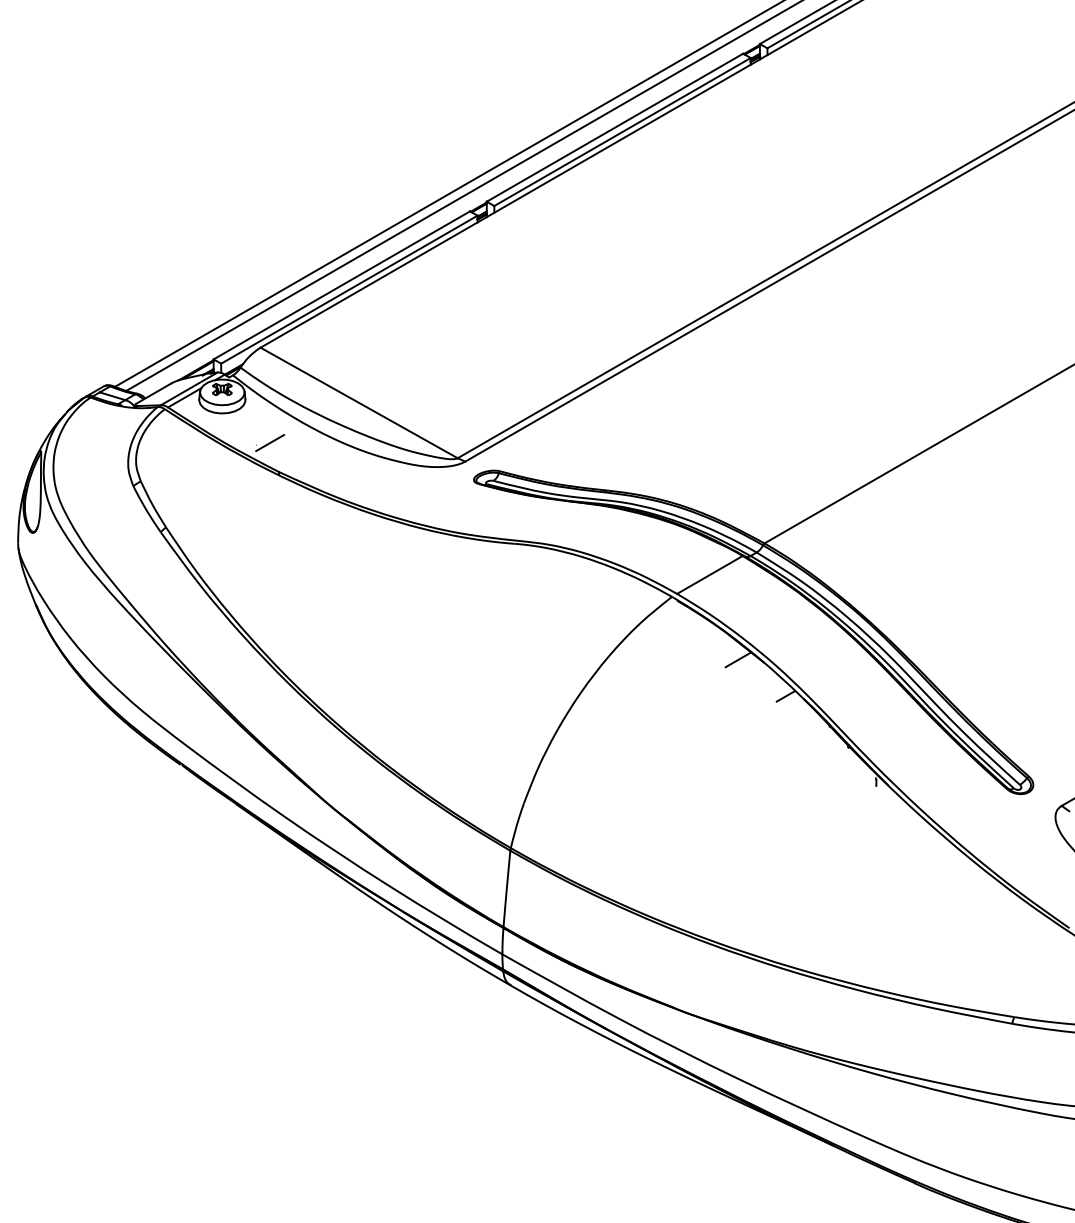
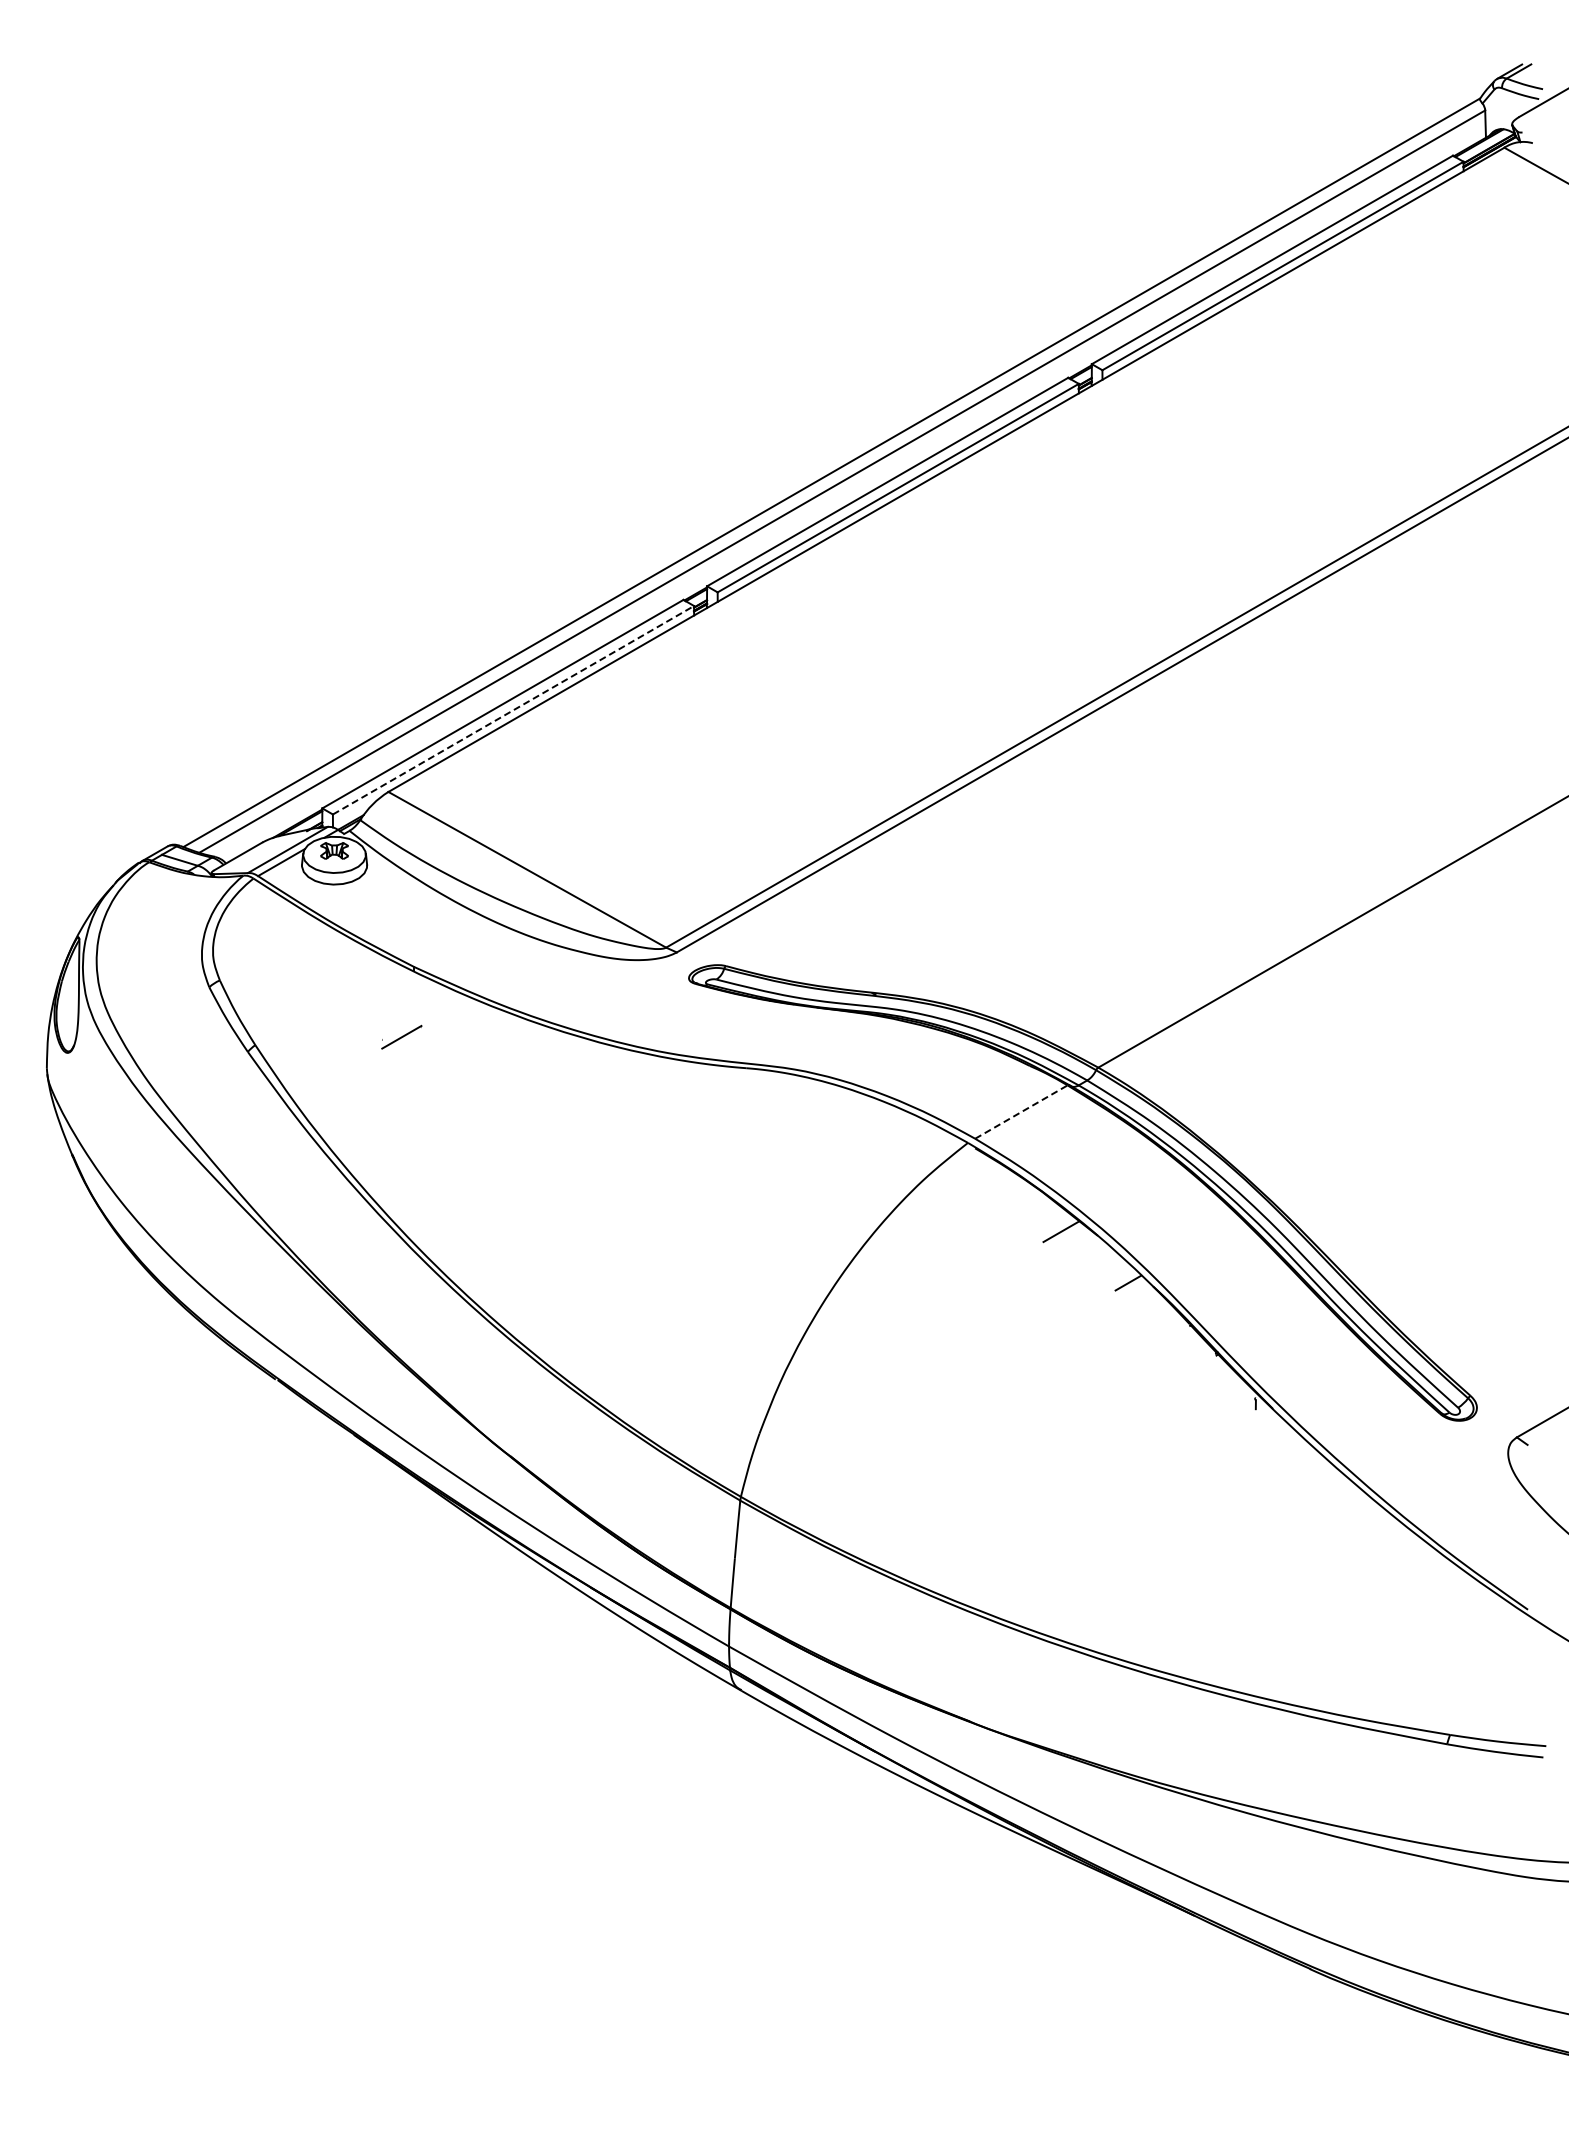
line: (349, 289) -> (513, 710), solid -> dashed
part: (269, 442) -> (401, 1036), moved
line: (710, 574) -> (1021, 1111), solid -> dashed

